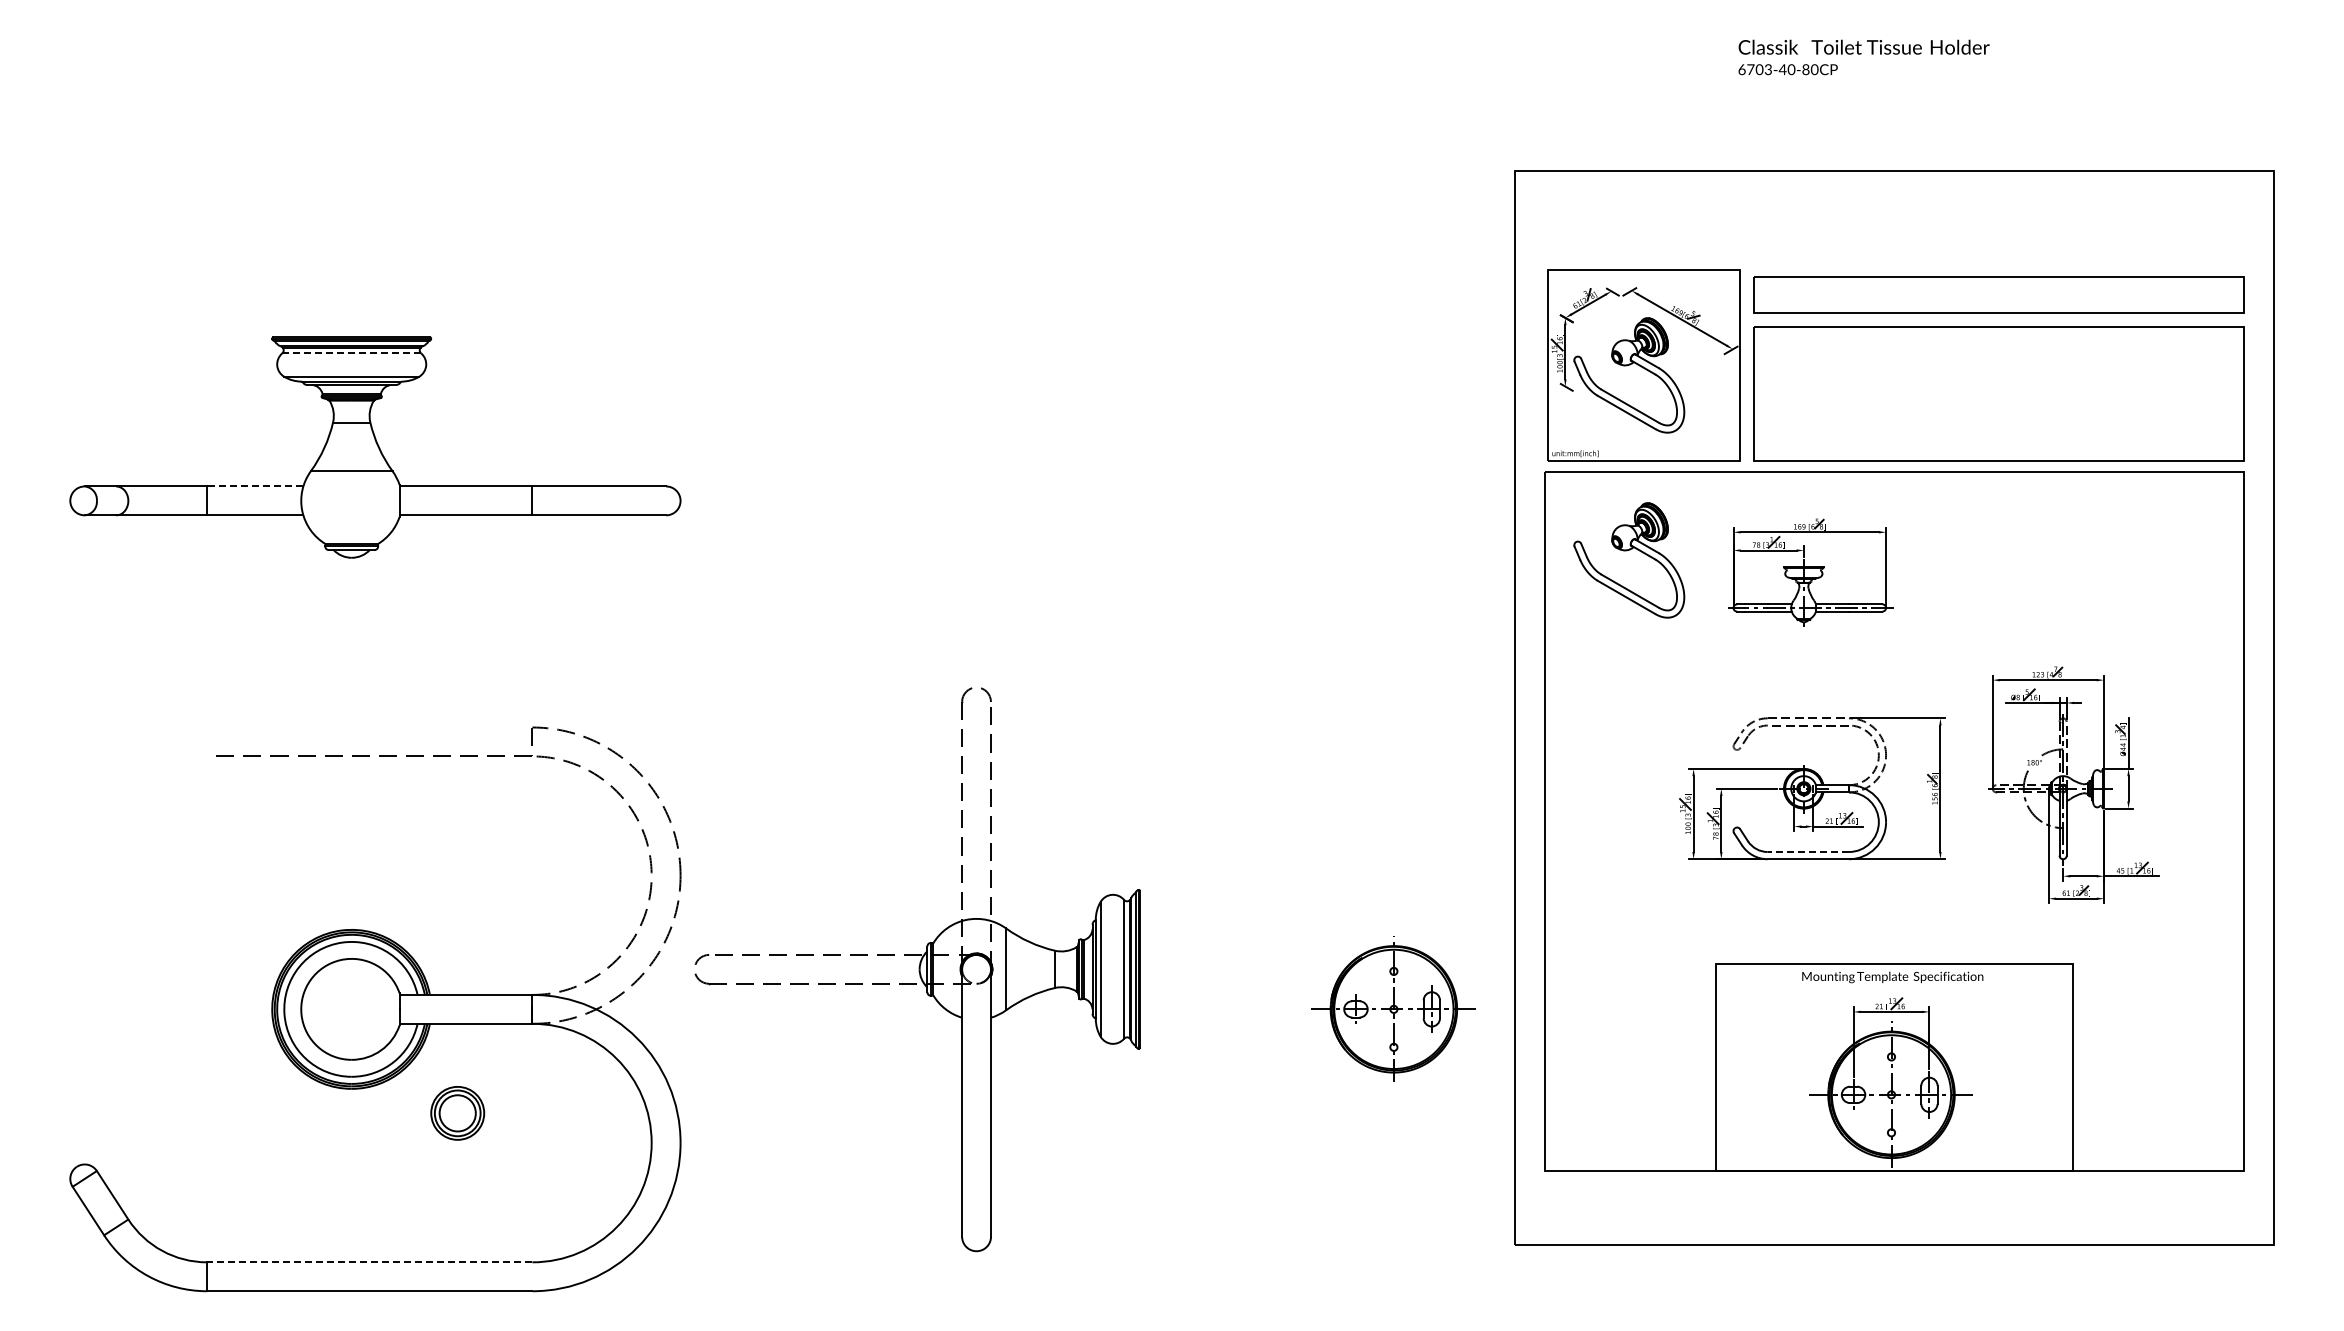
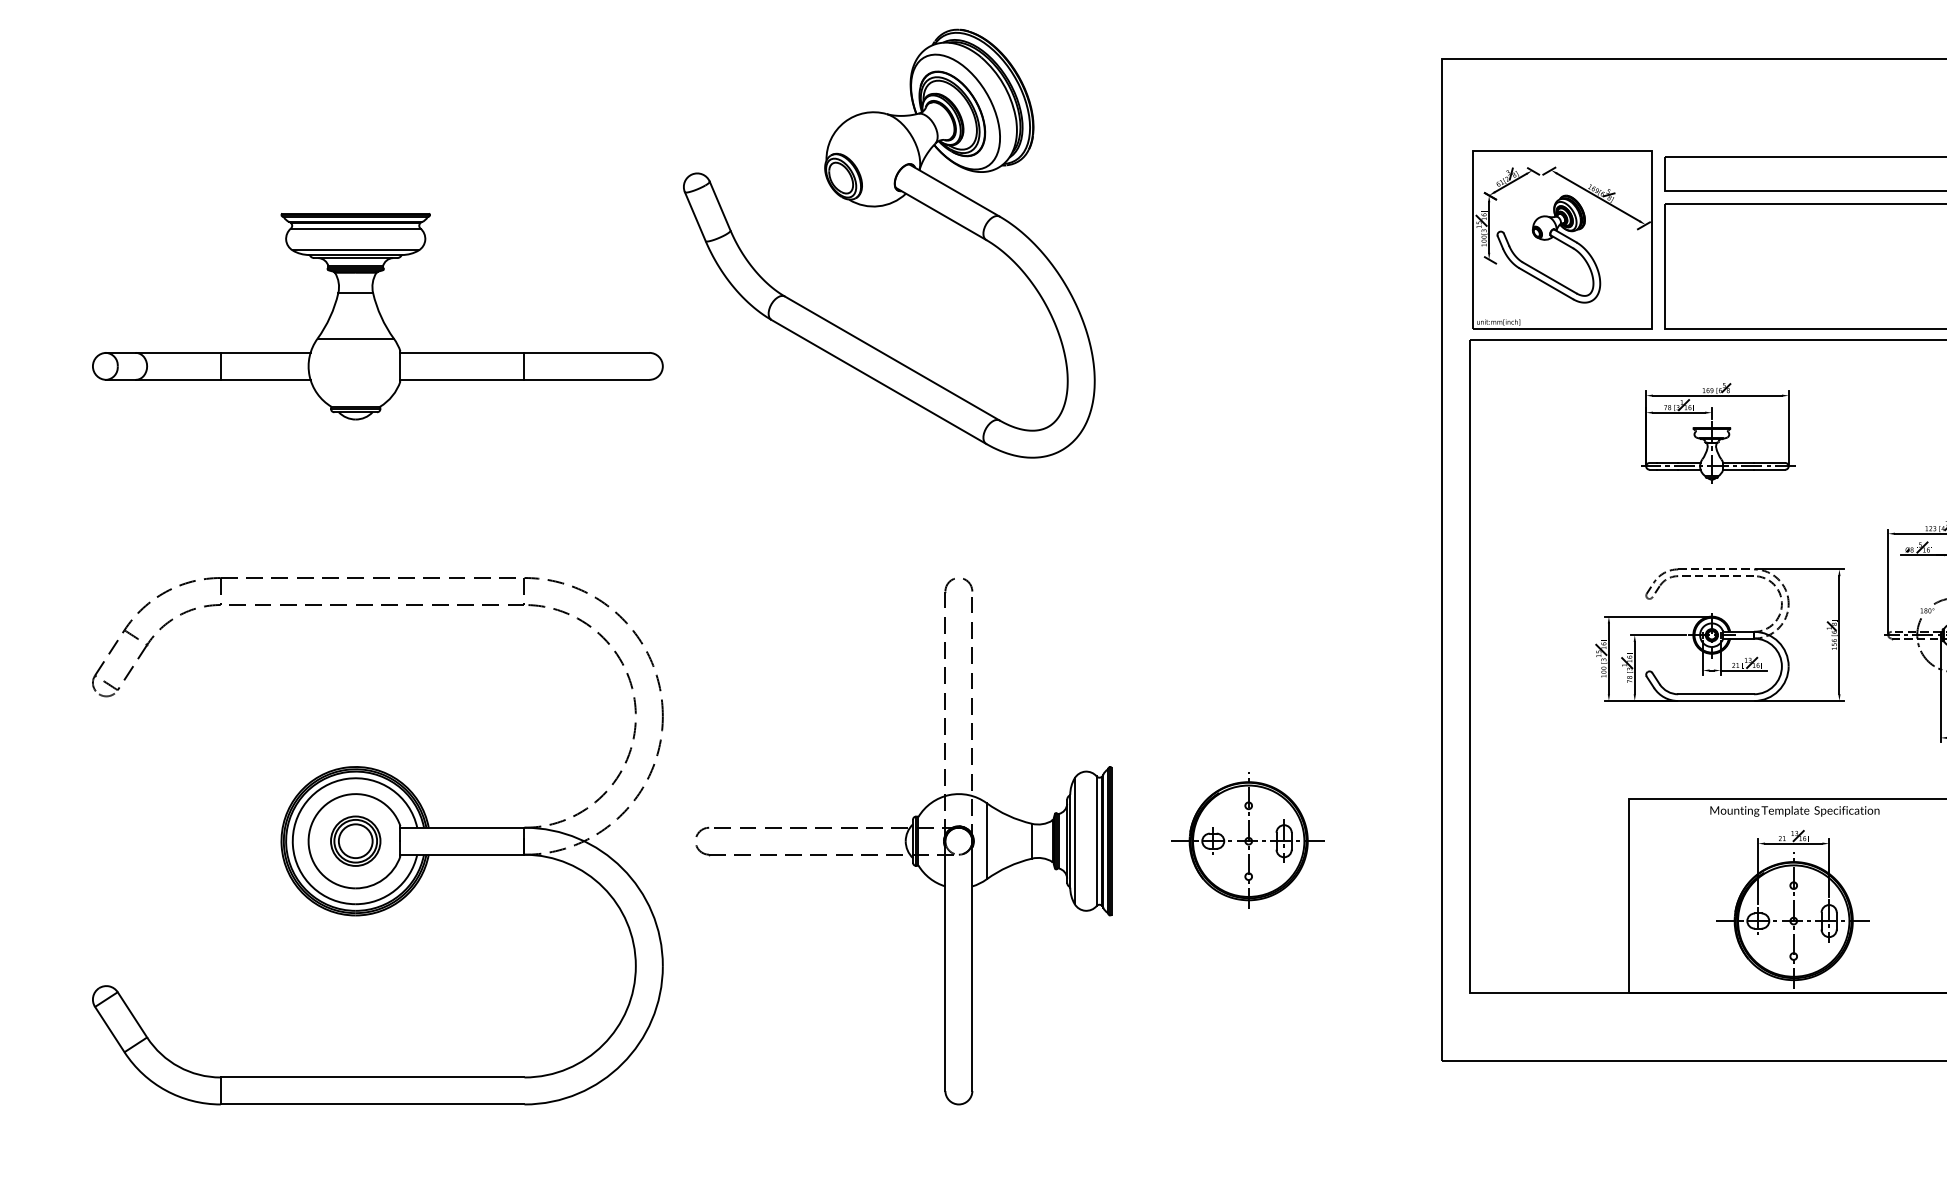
part: (913, 330) -> (880, 207), added
line: (351, 353) -> (355, 228), dashed -> solid
line: (254, 486) -> (264, 352), dashed -> solid
part: (1627, 551) -> (1547, 413), removed
part: (295, 728) -> (303, 578), added
line: (1808, 852) -> (1716, 694), dashed -> solid
part: (917, 969) -> (903, 841), moved
part: (1393, 1008) -> (1248, 840), moved
part: (457, 1113) -> (355, 841), moved
line: (369, 1262) -> (372, 1077), dashed -> solid

